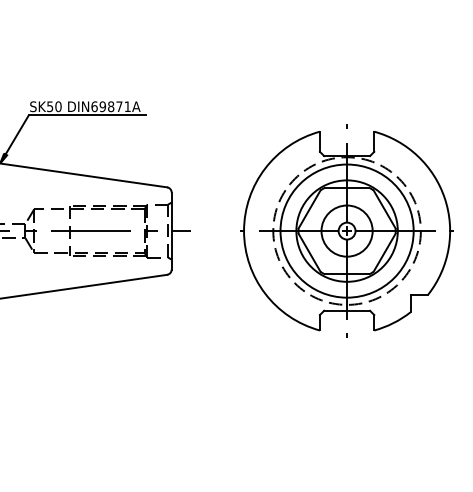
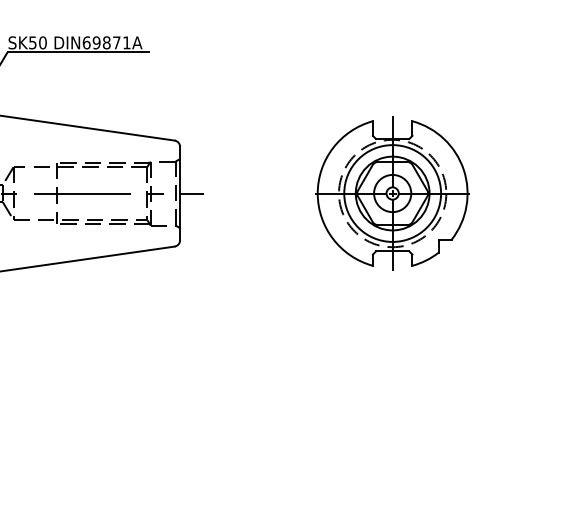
part: (346, 230) -> (391, 192), size x0.6

